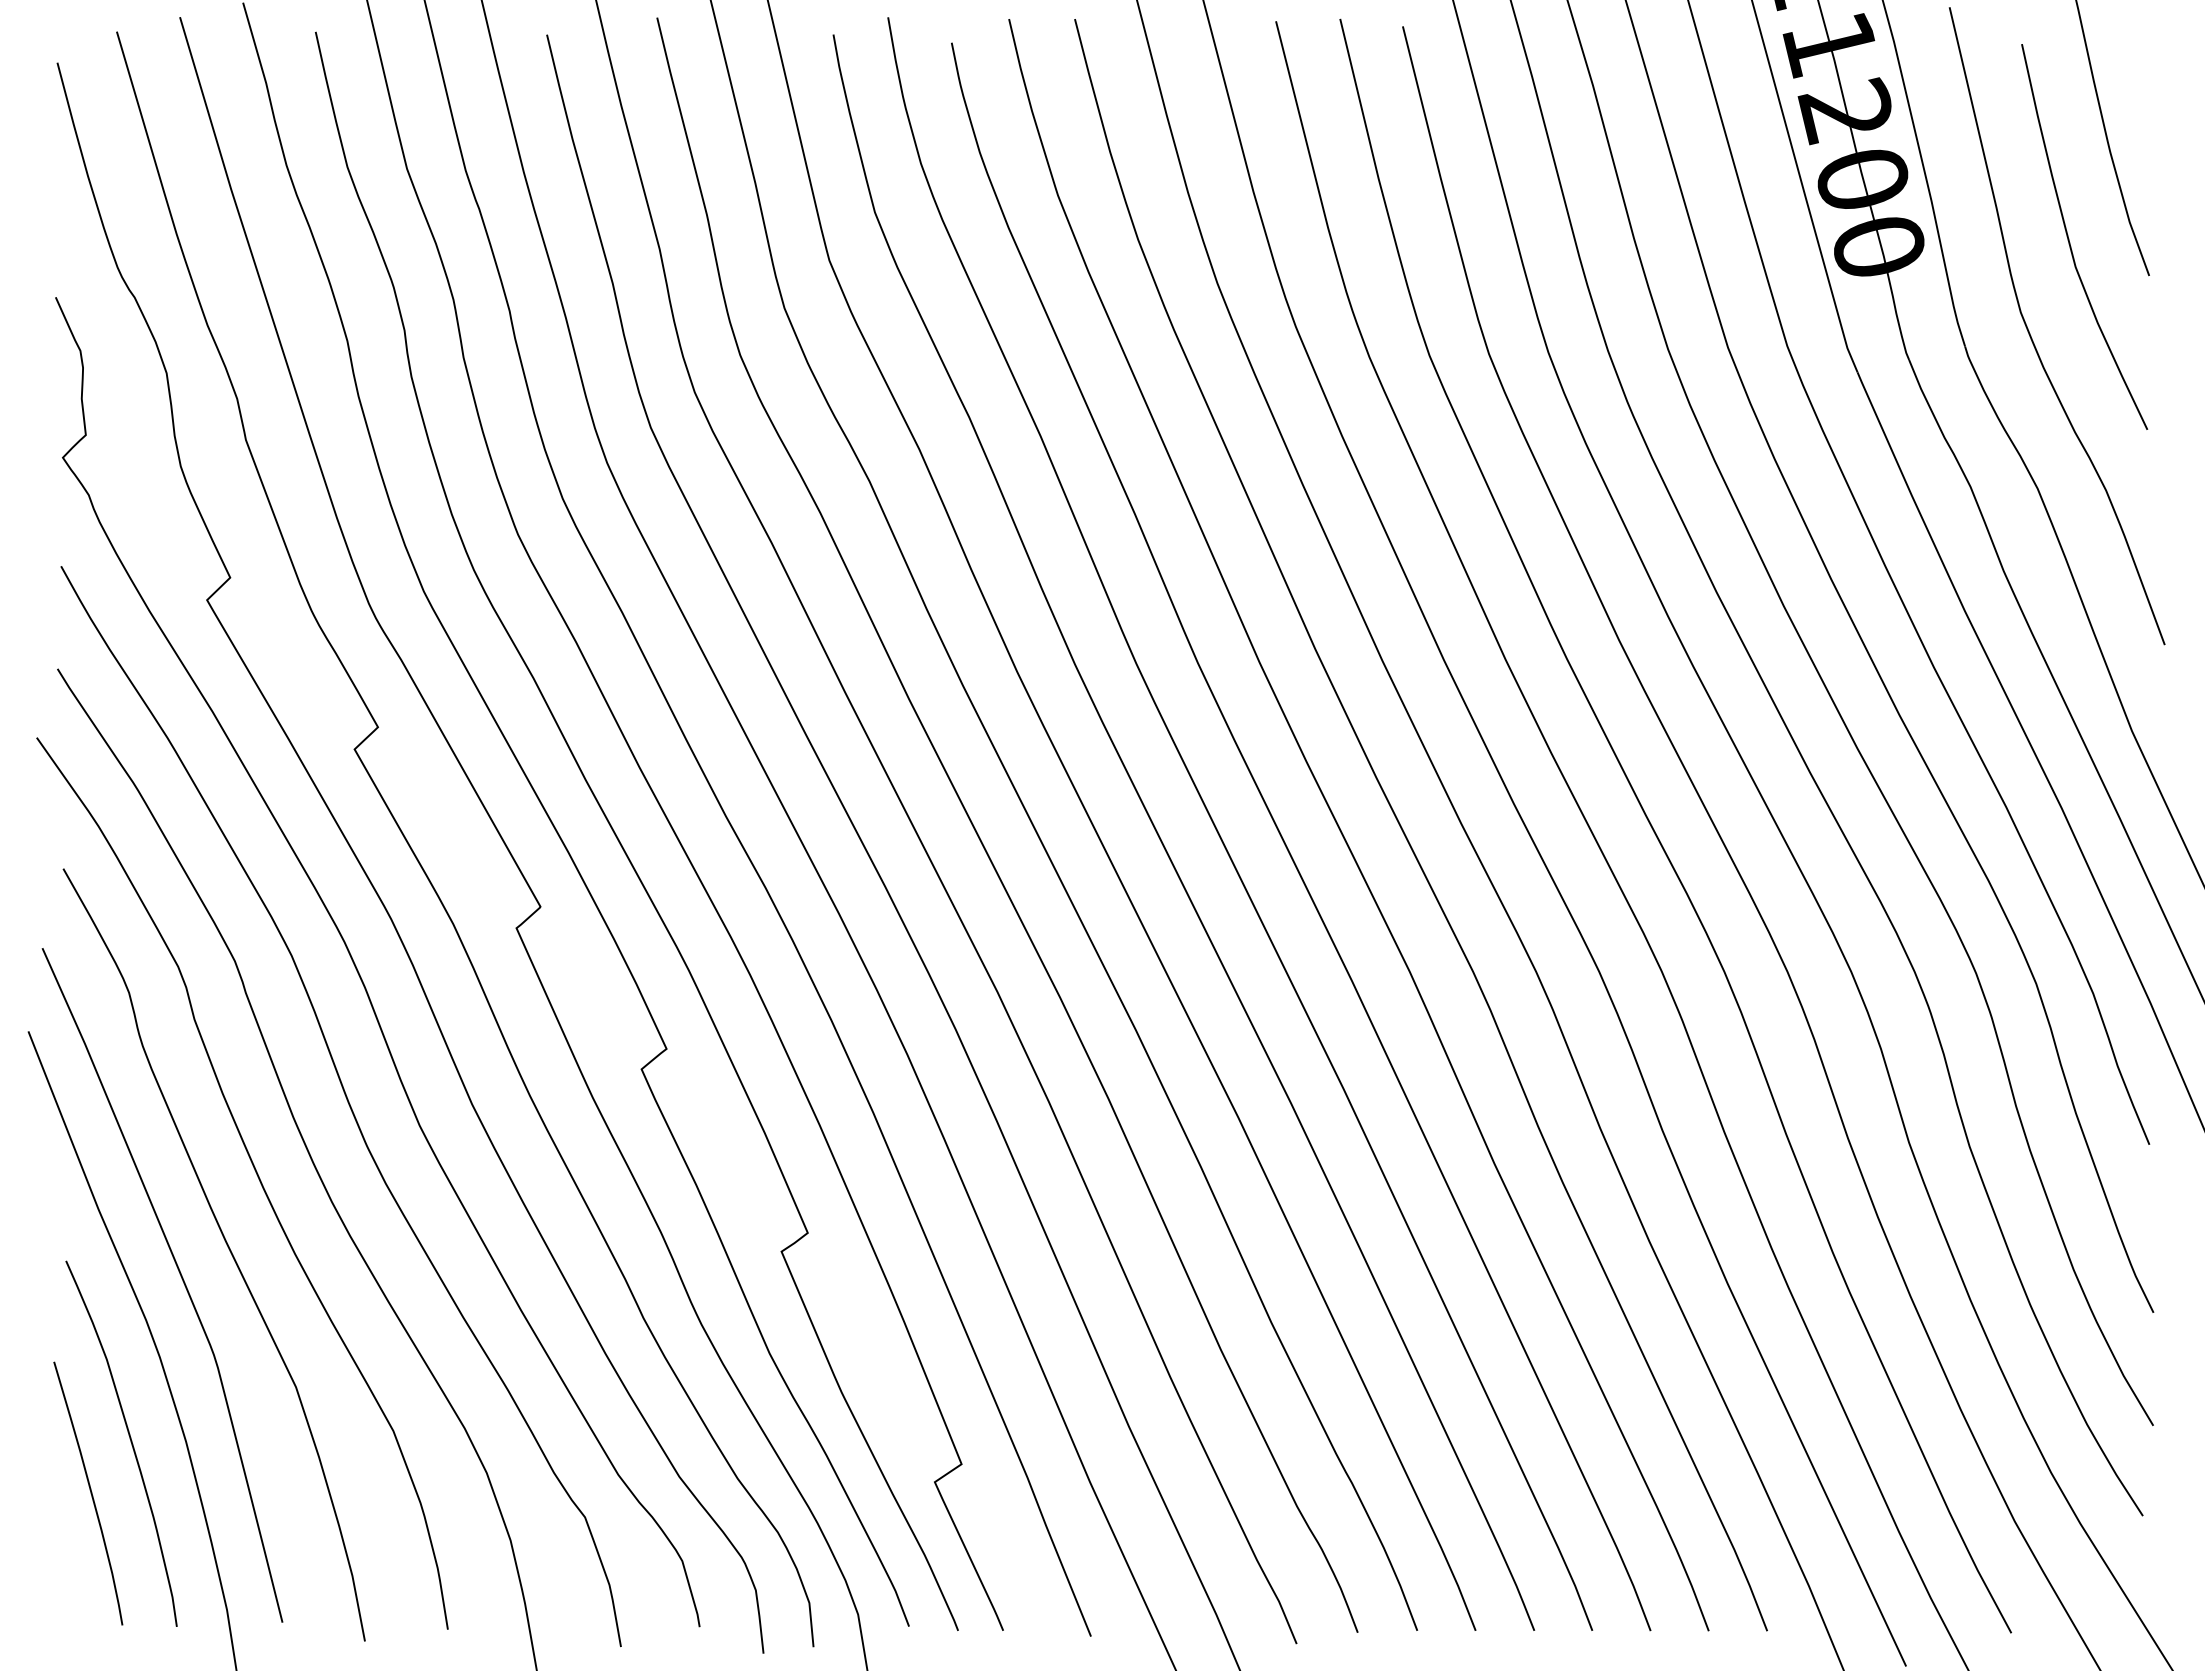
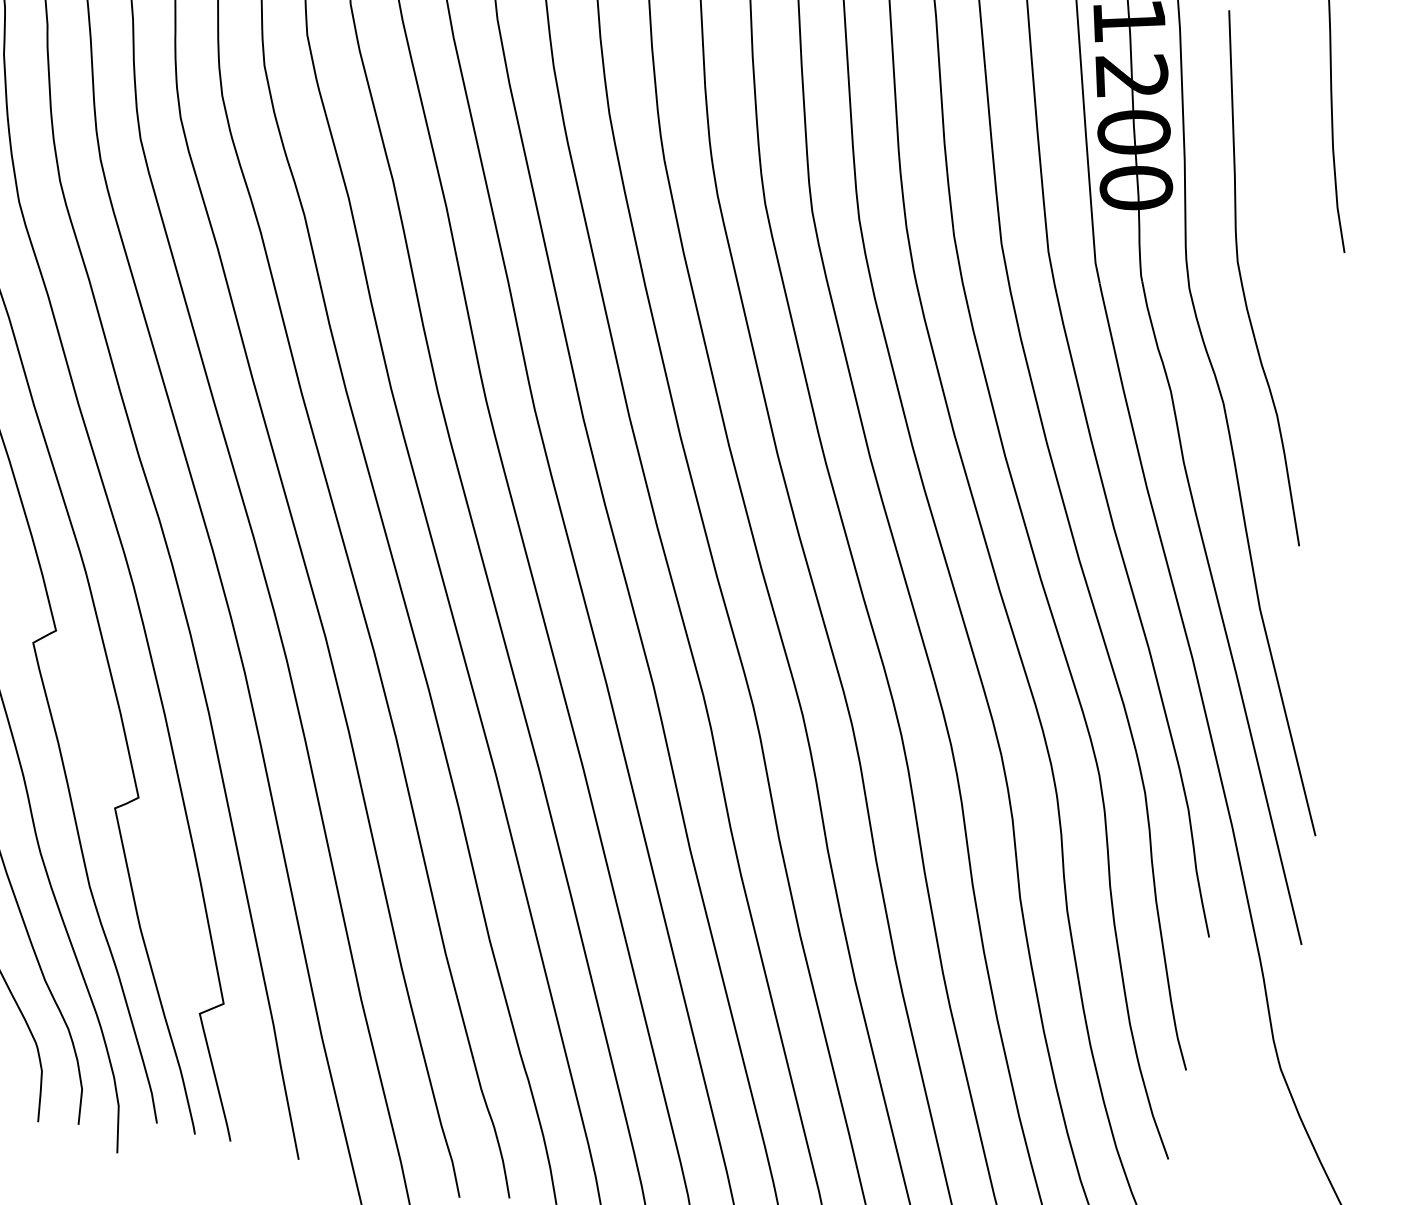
curve: (2069, 238) -> (1287, 211), removed

